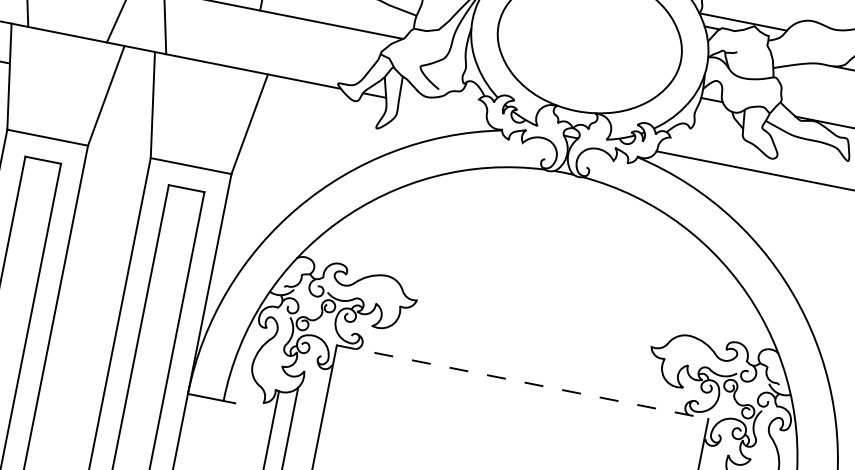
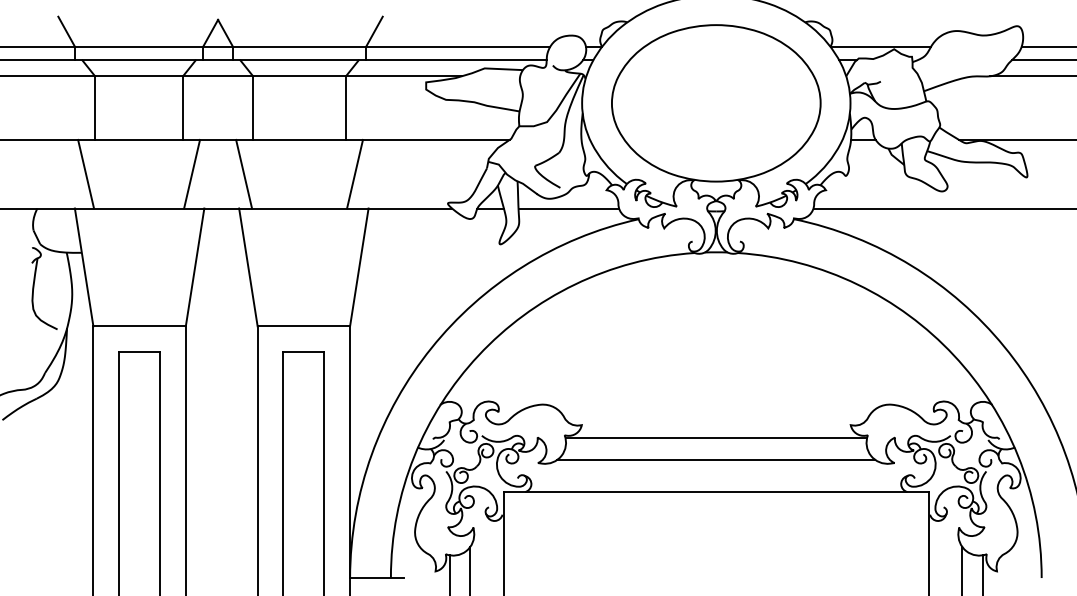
line: (261, 41) -> (354, 173), added
line: (442, 108) -> (568, 208), added
line: (532, 335) -> (716, 438), added
line: (528, 353) -> (716, 459), added
line: (522, 382) -> (716, 492), dashed -> solid

